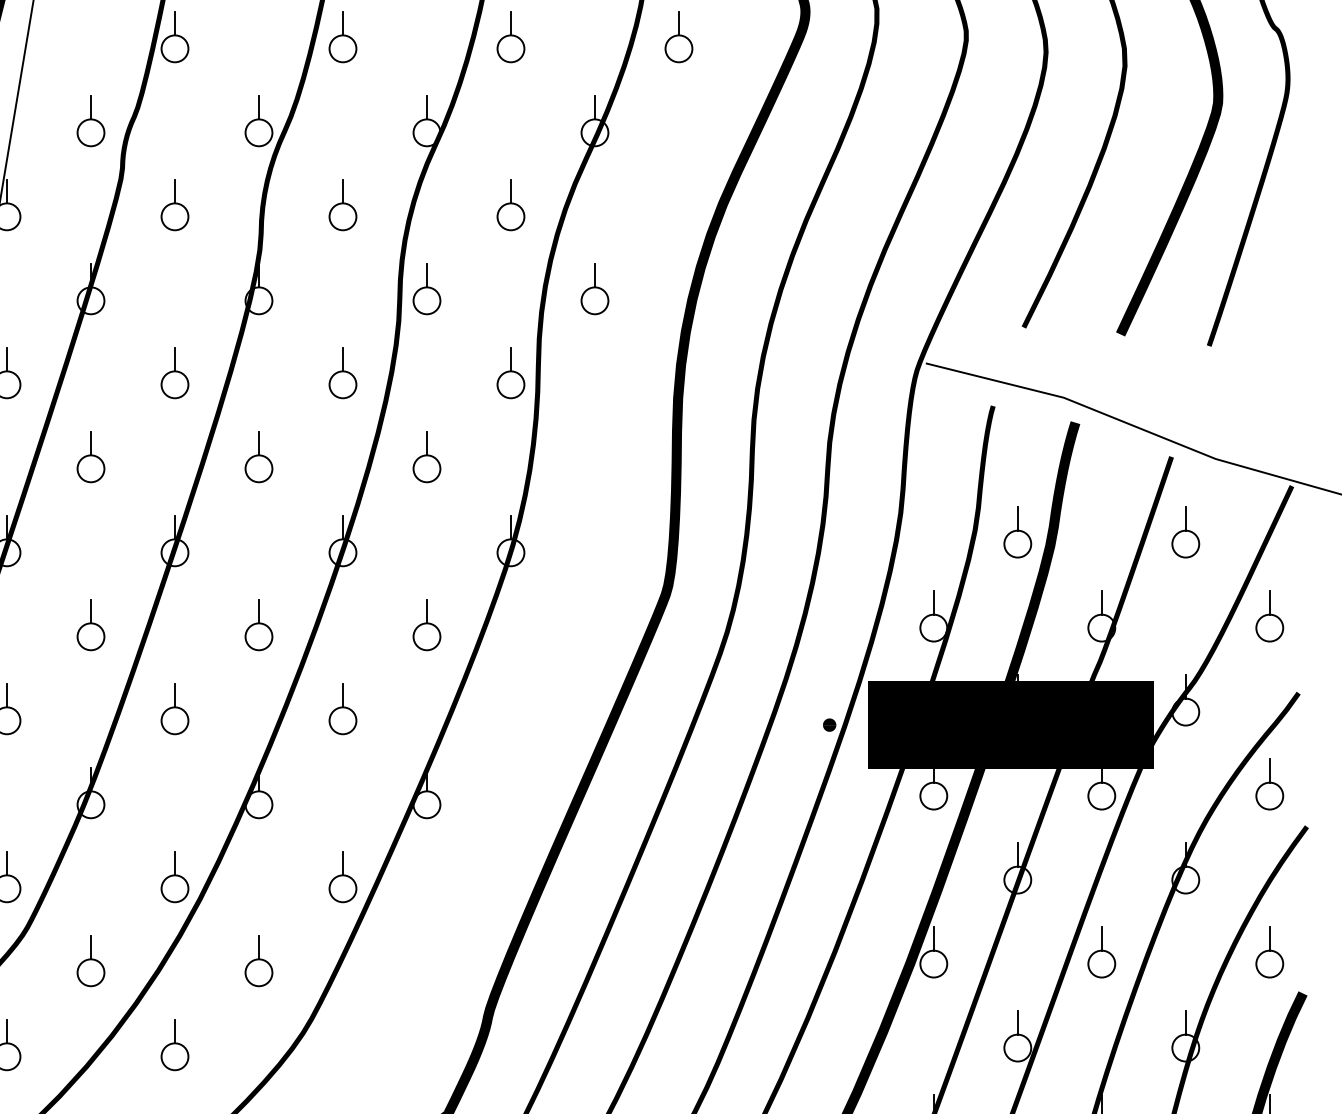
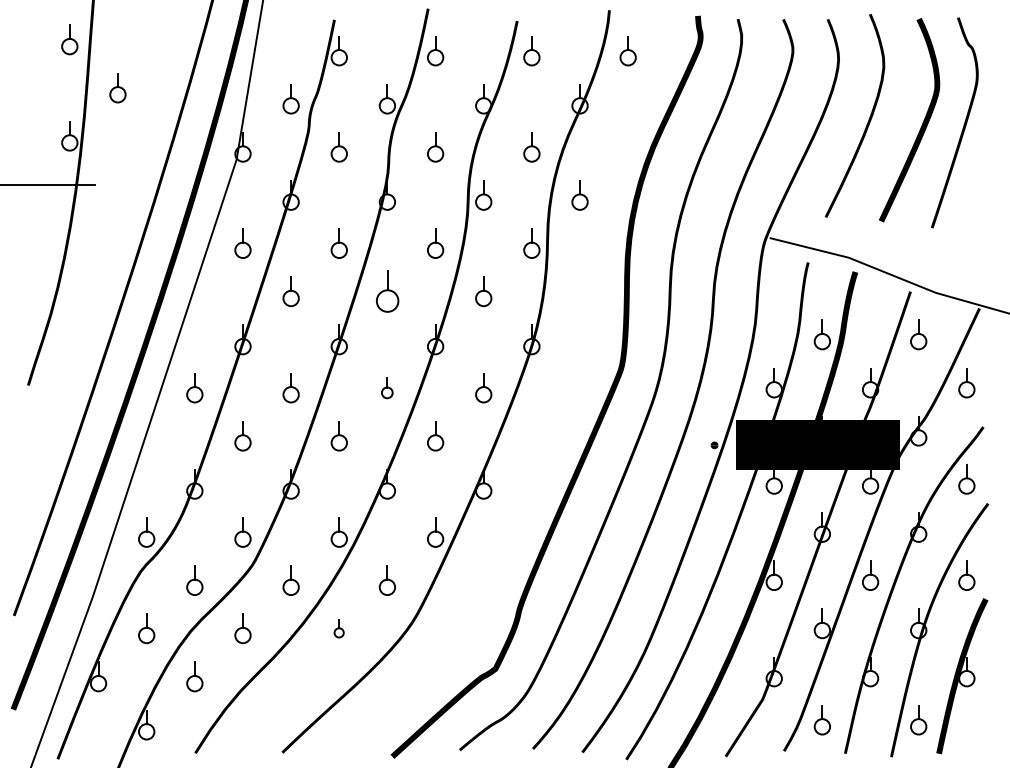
part: (257, 456) -> (386, 291), size x1.4
part: (257, 625) -> (386, 388), size x0.7
part: (173, 1044) -> (338, 628), size x0.6

